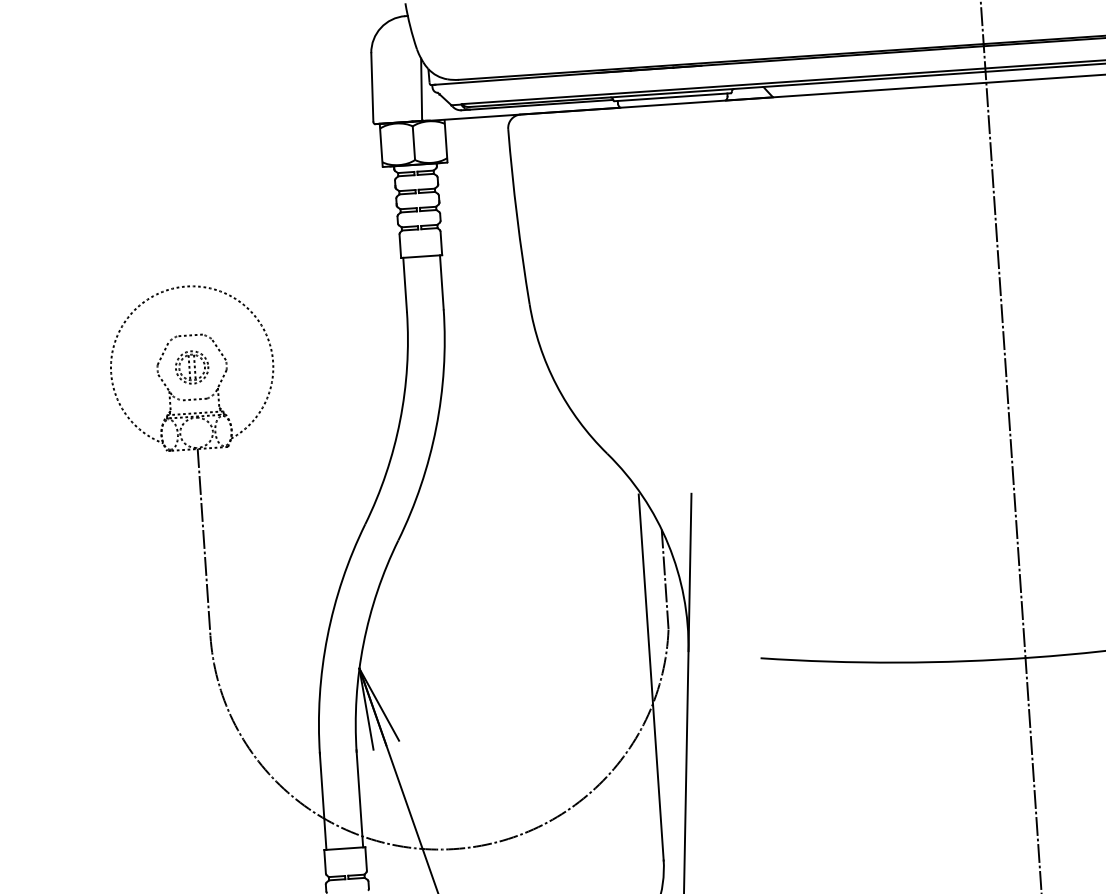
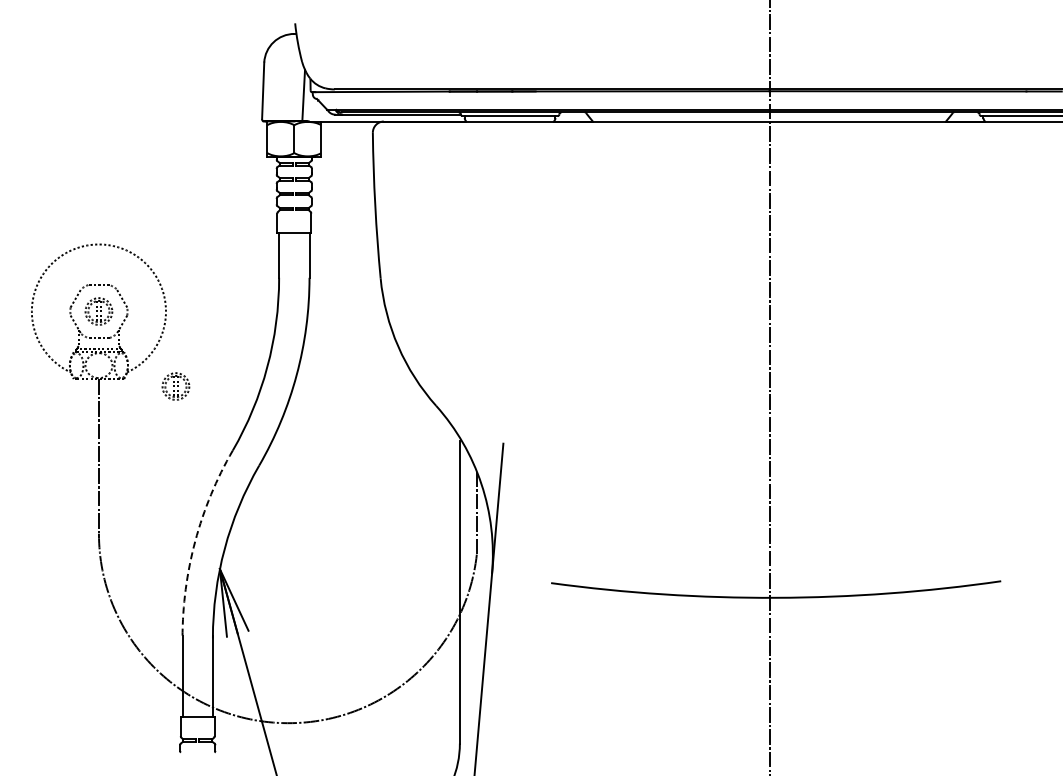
part: (290, 451) -> (175, 386), added
arc: (327, 637) -> (195, 541), solid -> dashed

